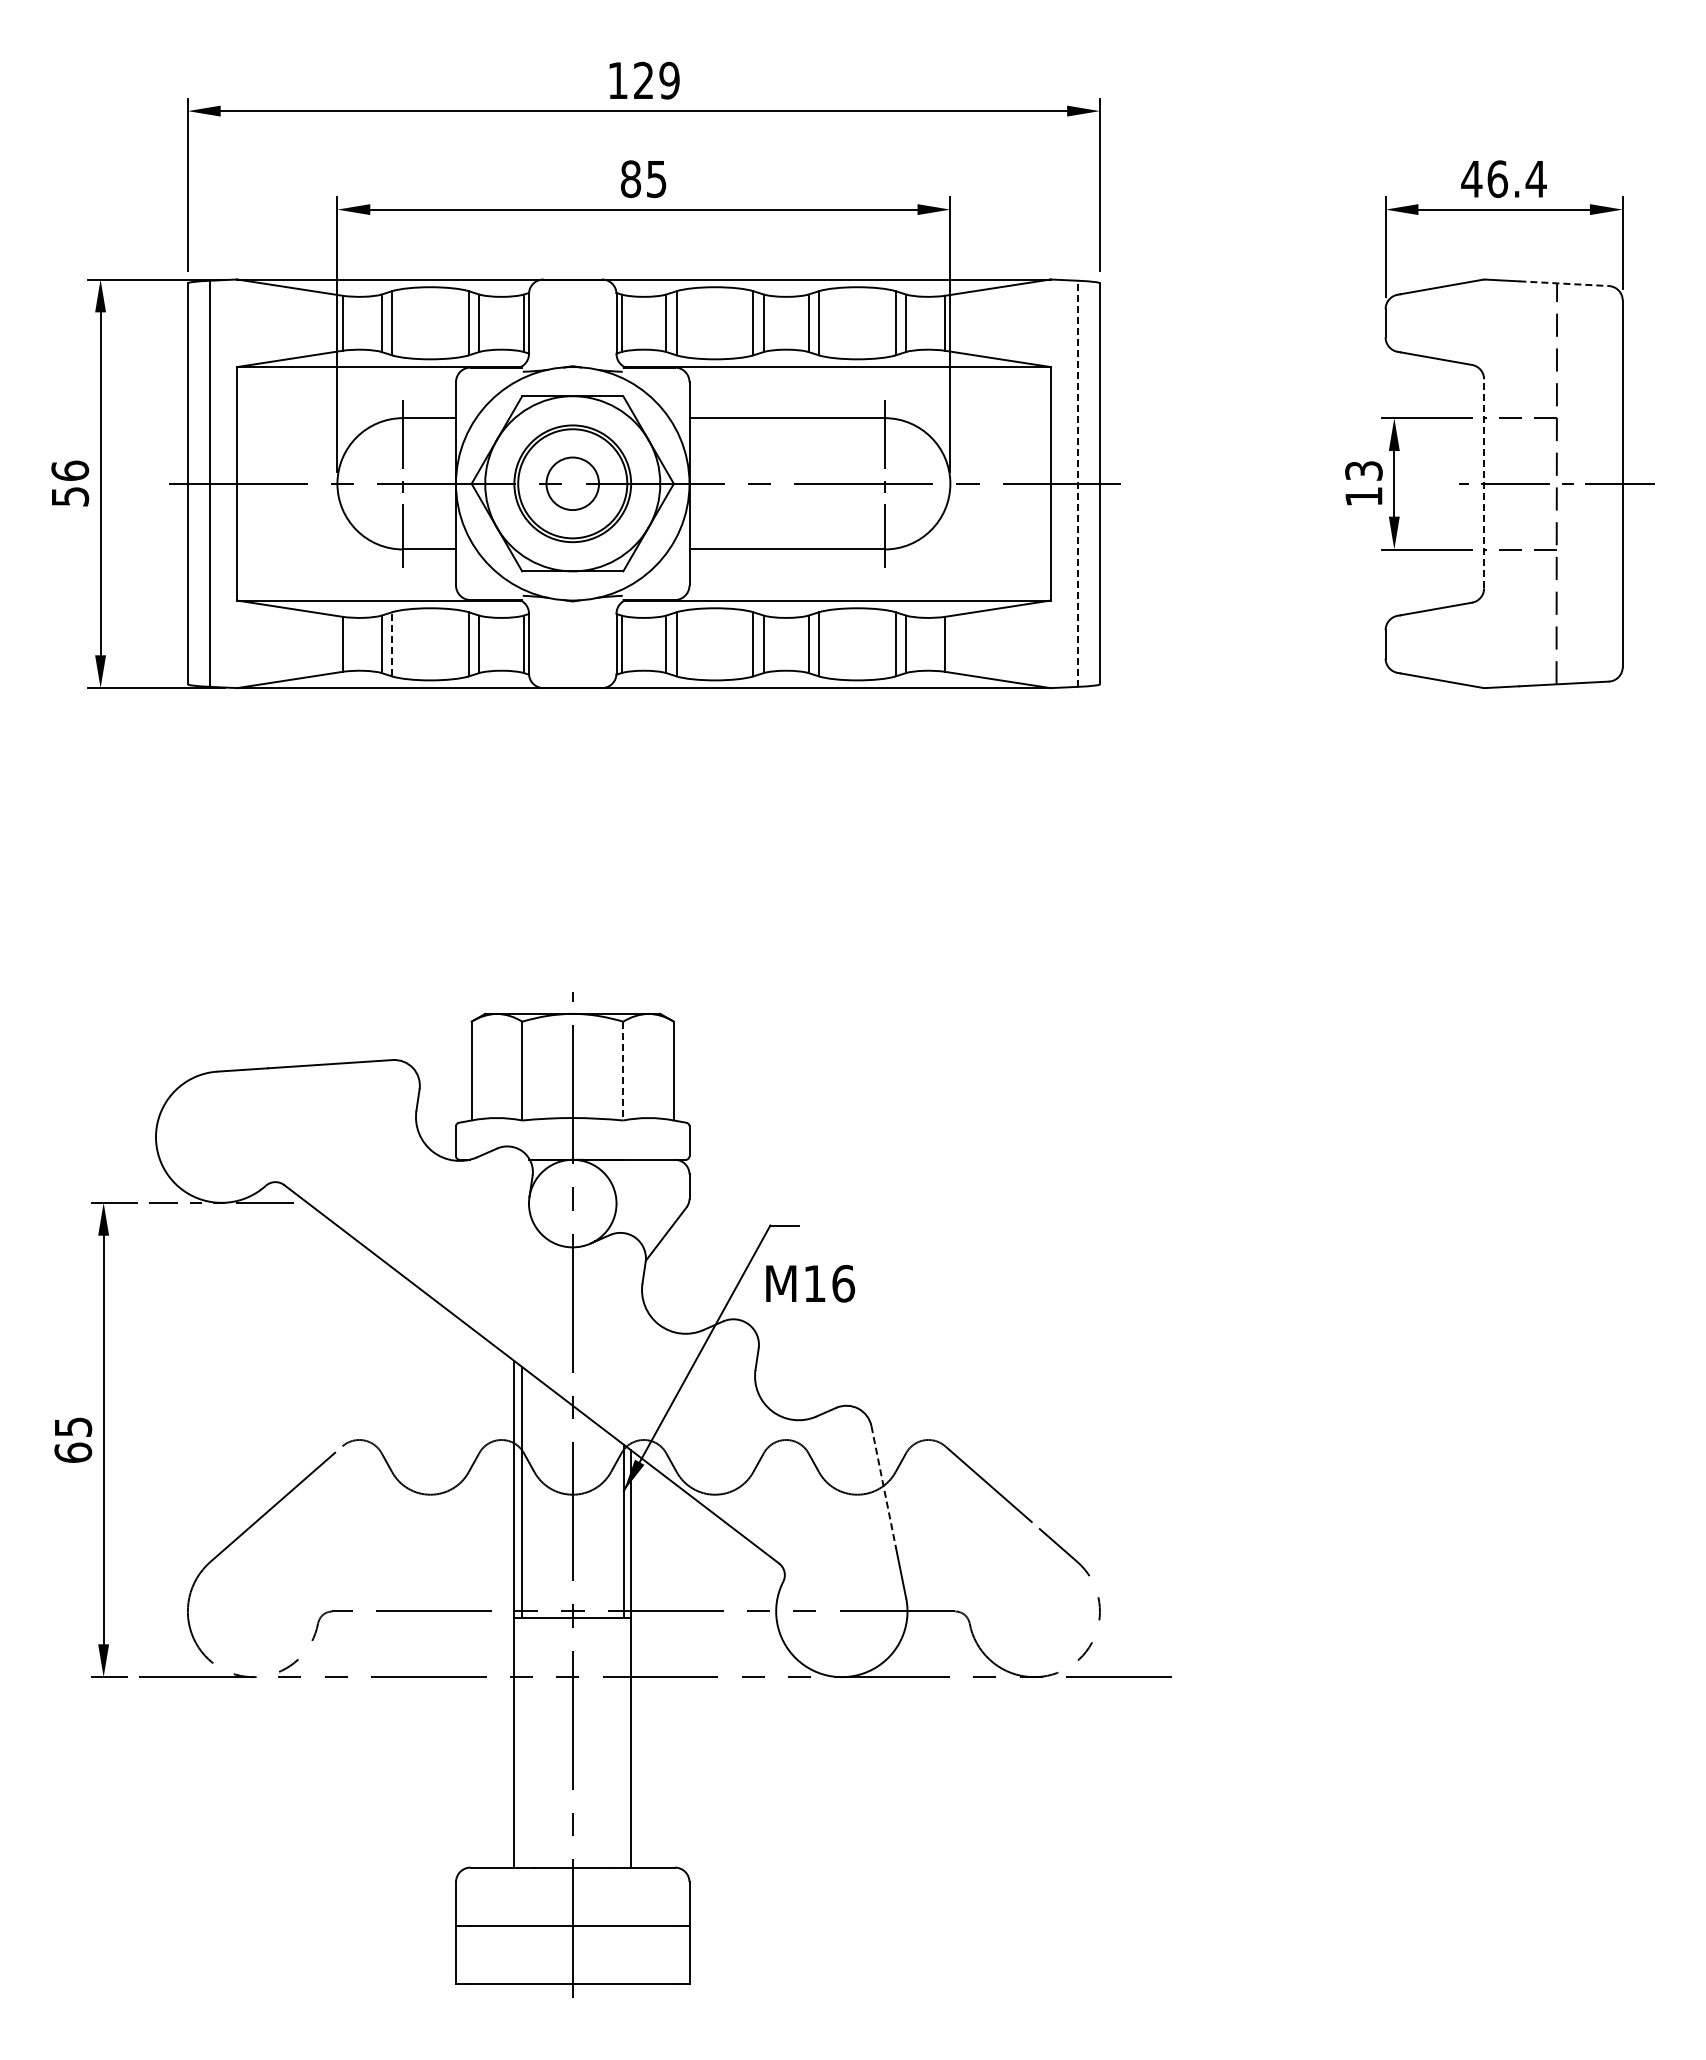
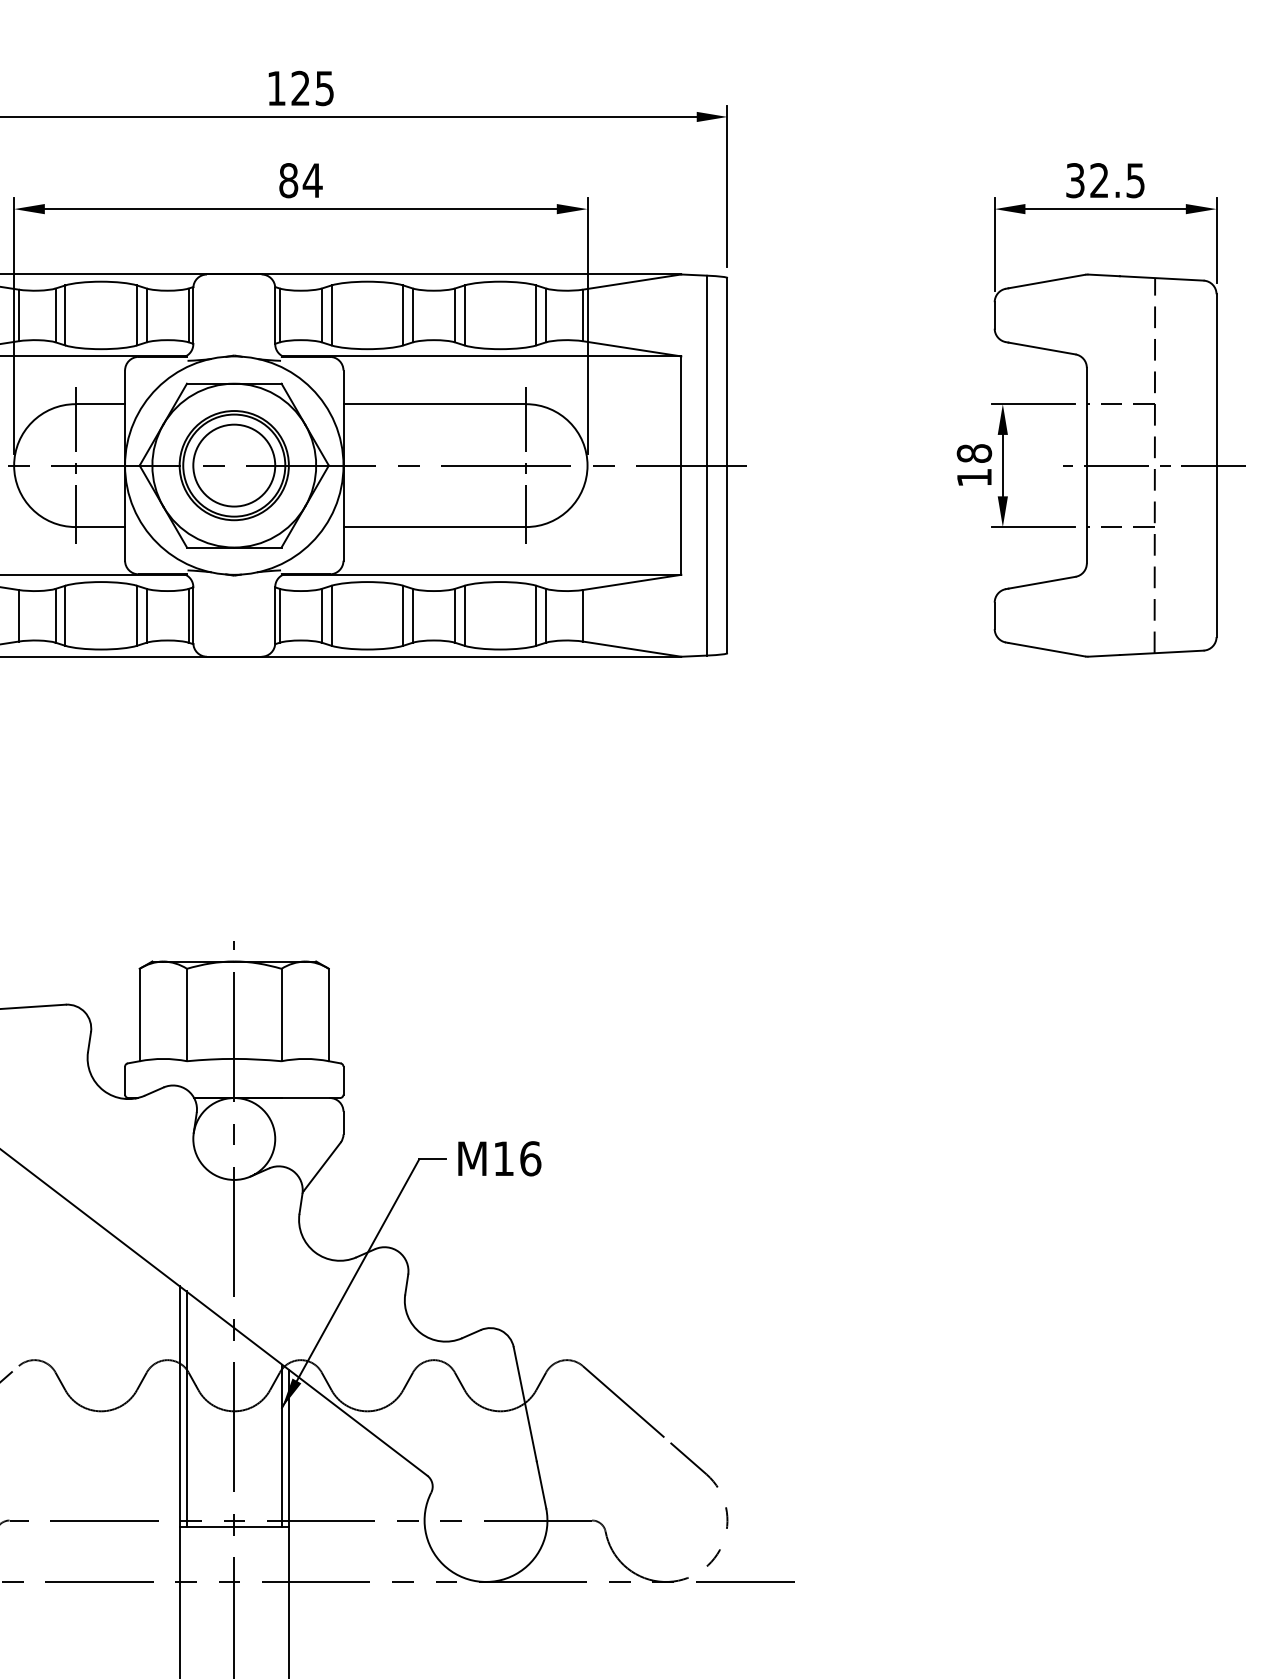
text: (669, 80) -> (324, 88), 129 -> 125
text: (656, 179) -> (312, 180), 85 -> 84
text: (1503, 179) -> (1104, 180), 46.4 -> 32.5
line: (1564, 283) -> (1162, 278), dashed -> solid
text: (1363, 470) -> (974, 453), 13 -> 18
circle: (572, 483) -> (234, 465), size x1.67
line: (1077, 483) -> (706, 465), dashed -> solid
line: (1484, 483) -> (1087, 465), dashed -> solid
line: (392, 643) -> (65, 615), dashed -> solid
line: (623, 1071) -> (281, 1015), dashed -> solid
text: (810, 1283) -> (499, 1158), moved
line: (883, 1487) -> (524, 1404), dashed -> solid

